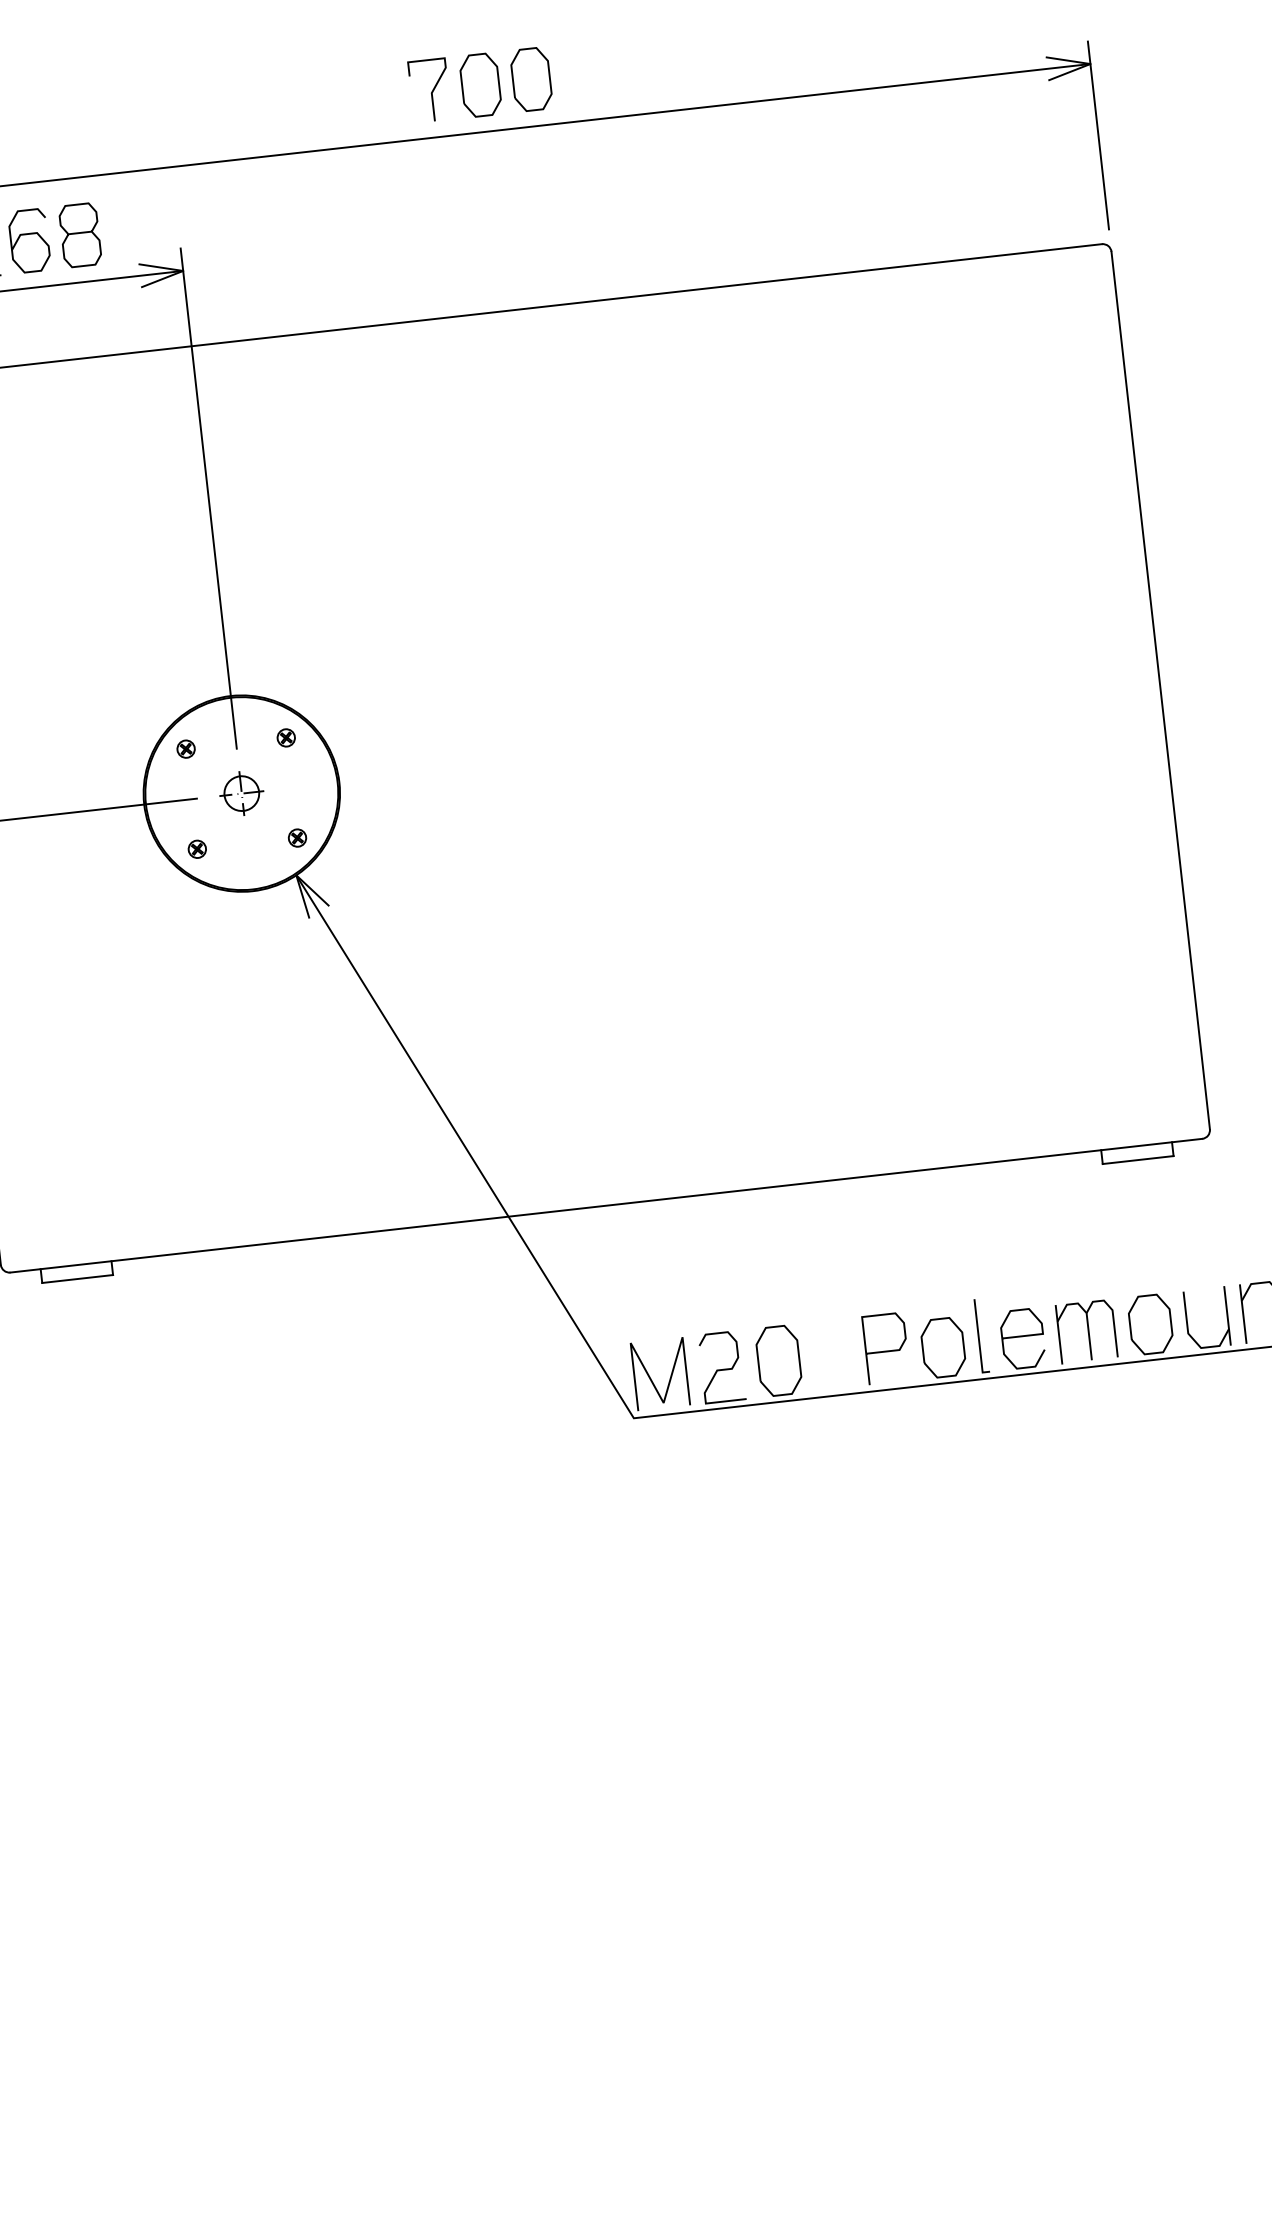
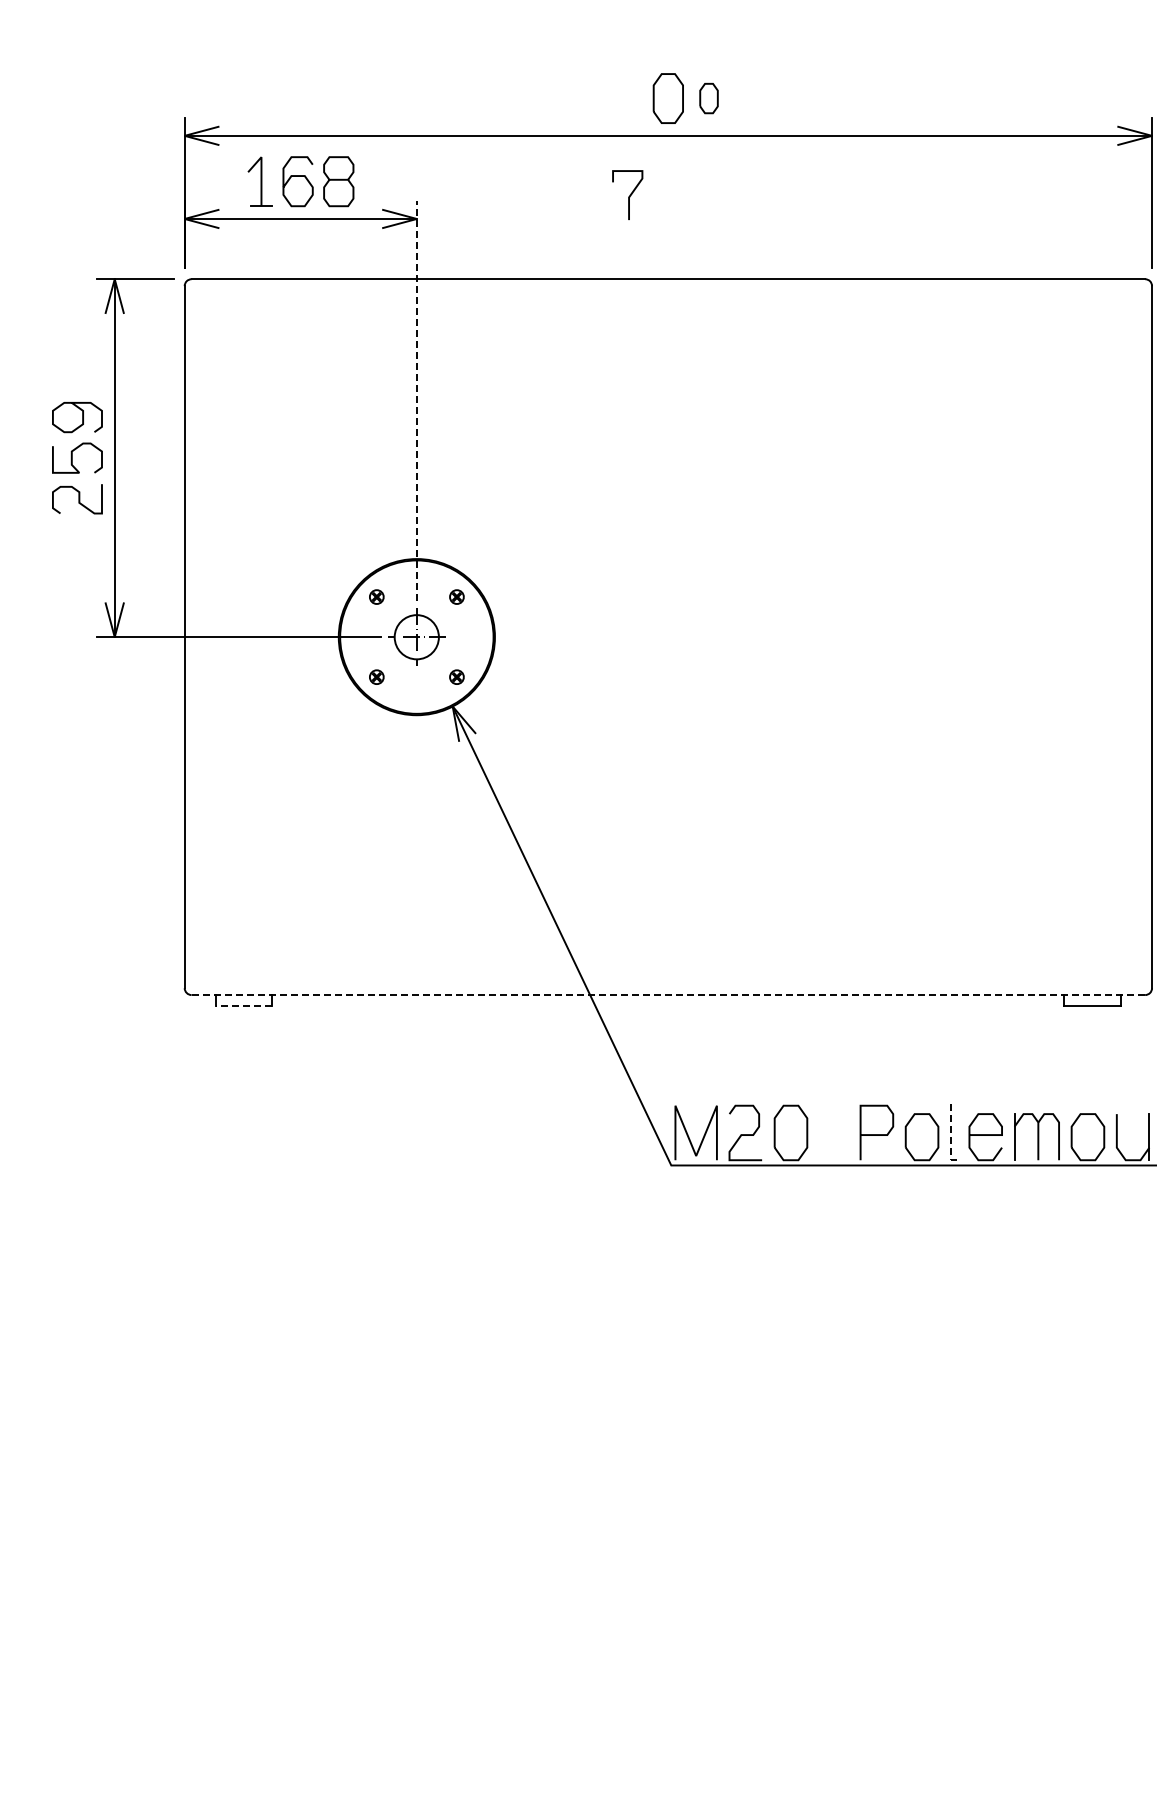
part: (530, 79) -> (708, 98), size x0.6
curve: (432, 90) -> (629, 195), moved
line: (208, 497) -> (416, 400), solid -> dashed
part: (241, 792) -> (416, 636), size x1.6
line: (606, 1206) -> (668, 995), solid -> dashed
line: (76, 1279) -> (243, 1006), solid -> dashed
line: (978, 1340) -> (950, 1134), solid -> dashed

